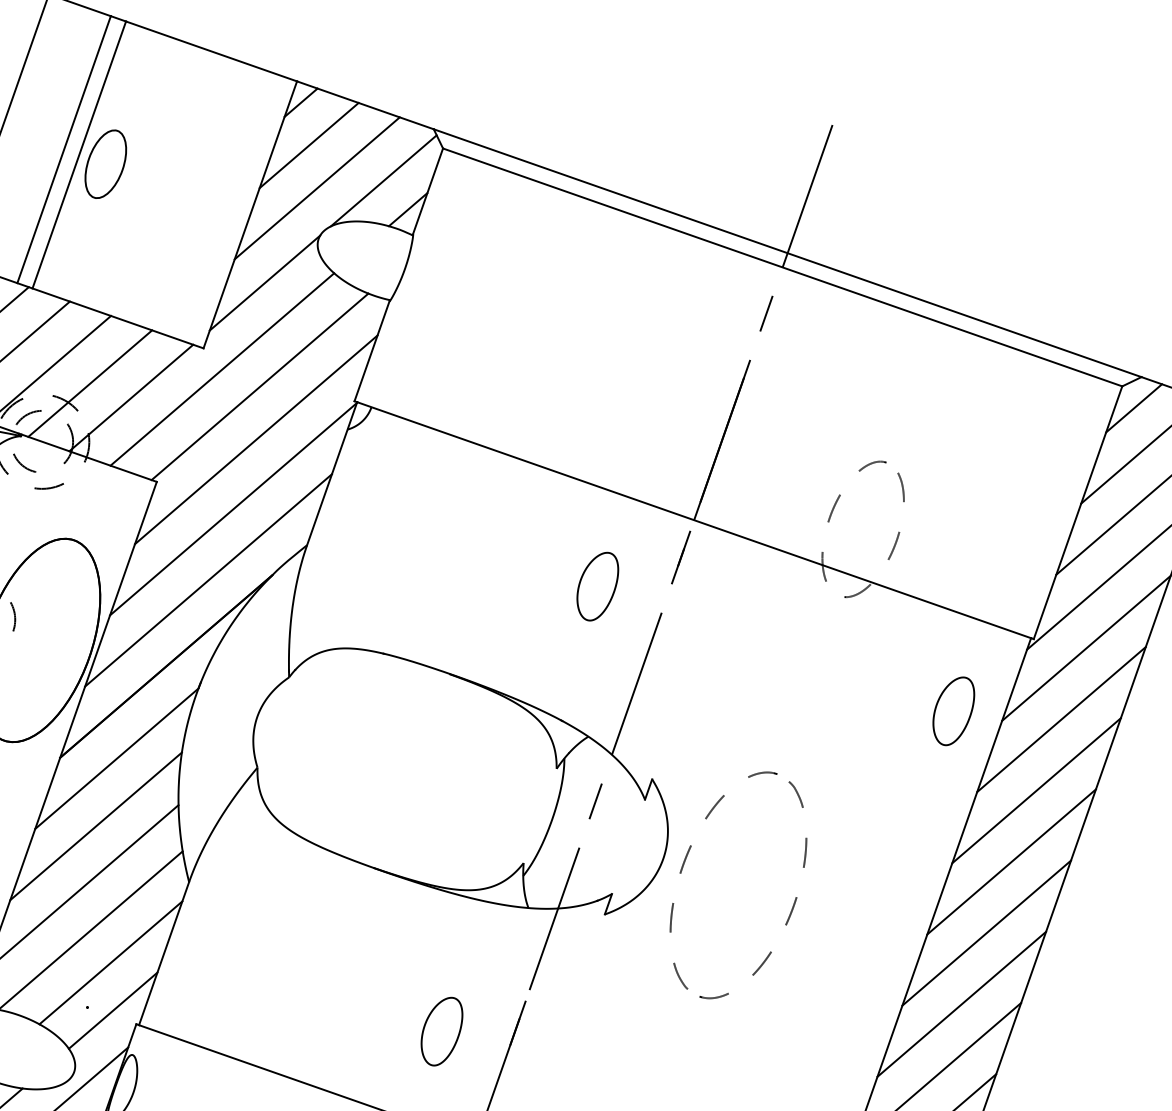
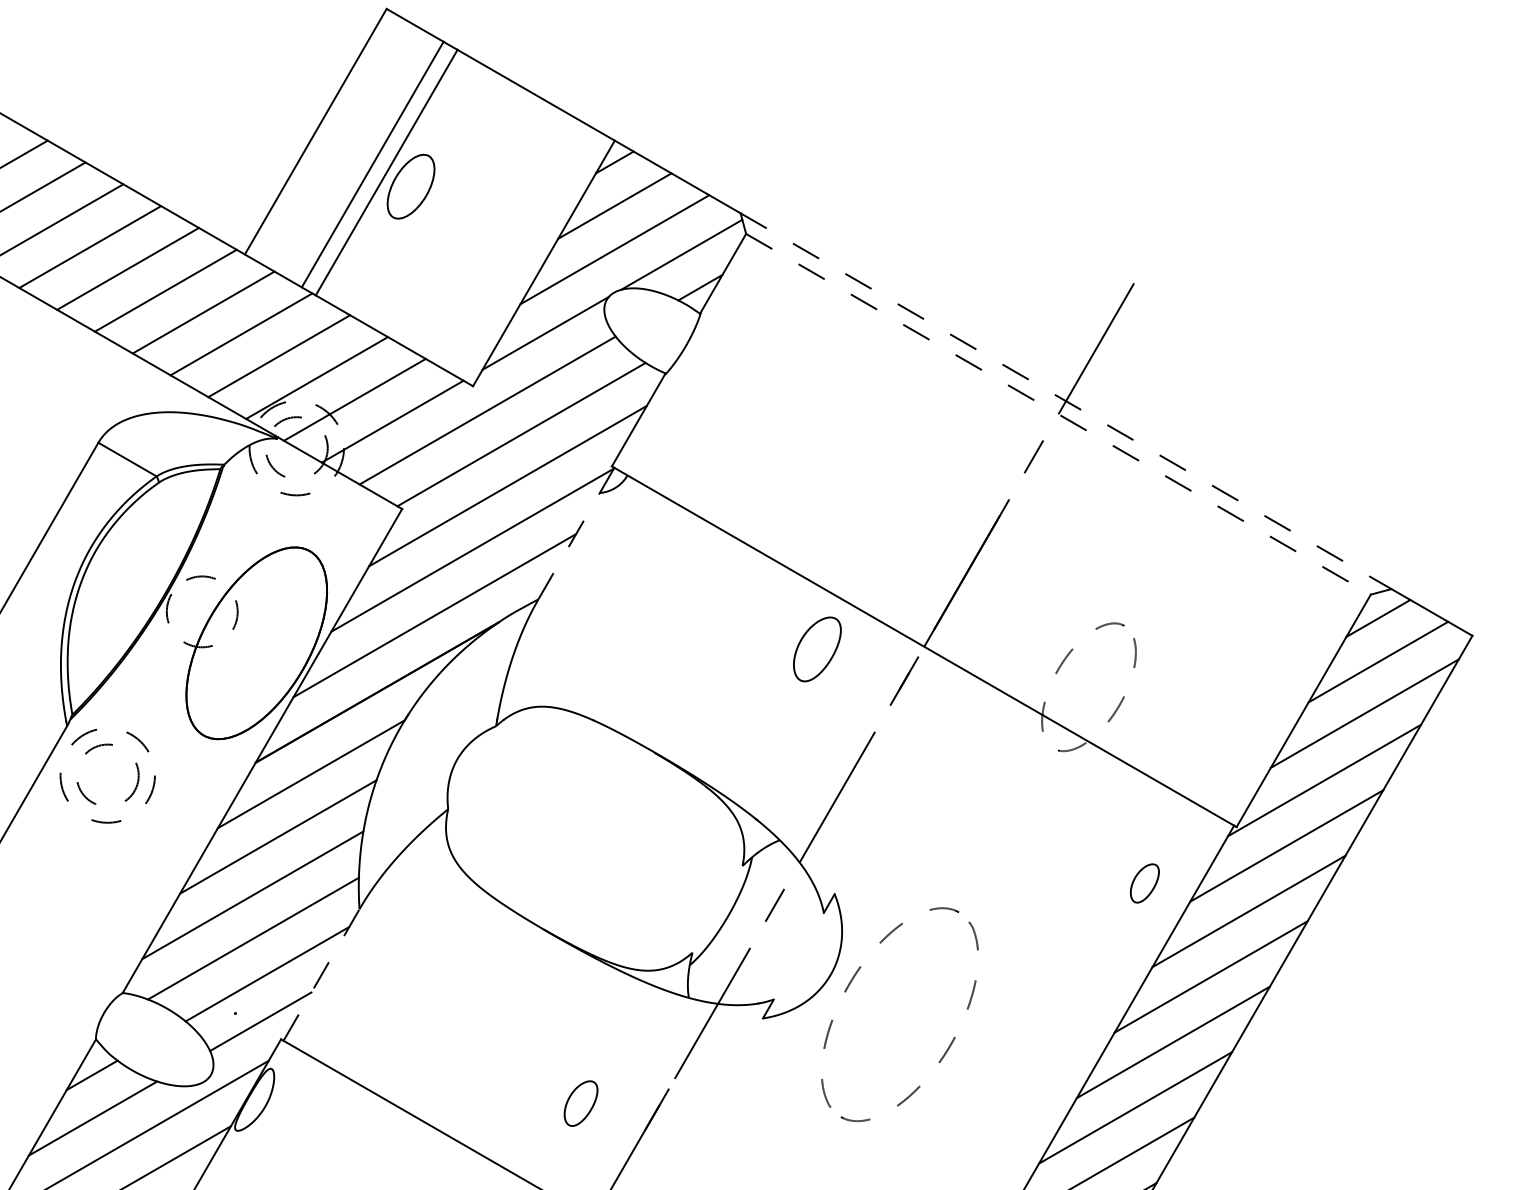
line: (788, 253) -> (1066, 401), solid -> dashed
line: (782, 267) -> (1058, 414), solid -> dashed
line: (332, 473) -> (576, 533), solid -> dashed
part: (598, 586) -> (817, 649), moved
part: (953, 711) -> (1144, 883), size x0.6
line: (164, 954) -> (321, 975), solid -> dashed
part: (441, 1031) -> (580, 1103), size x0.7

